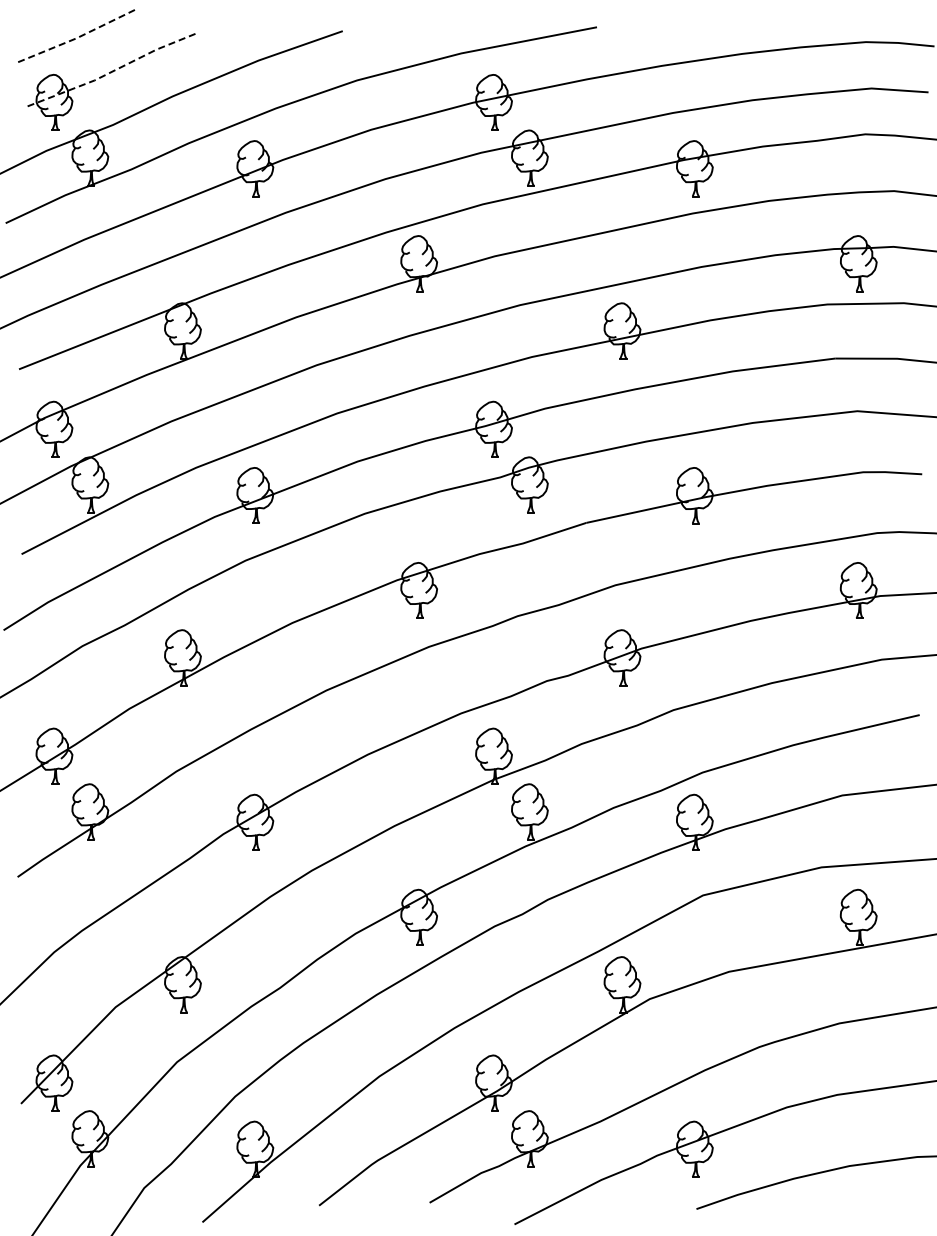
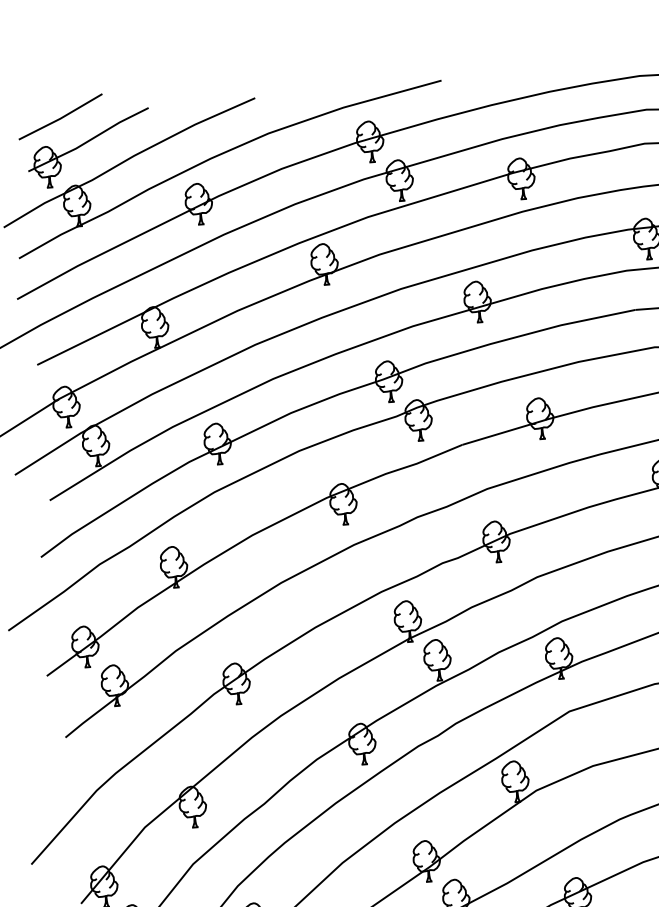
line: (77, 37) -> (60, 118), dashed -> solid
line: (113, 71) -> (89, 140), dashed -> solid

